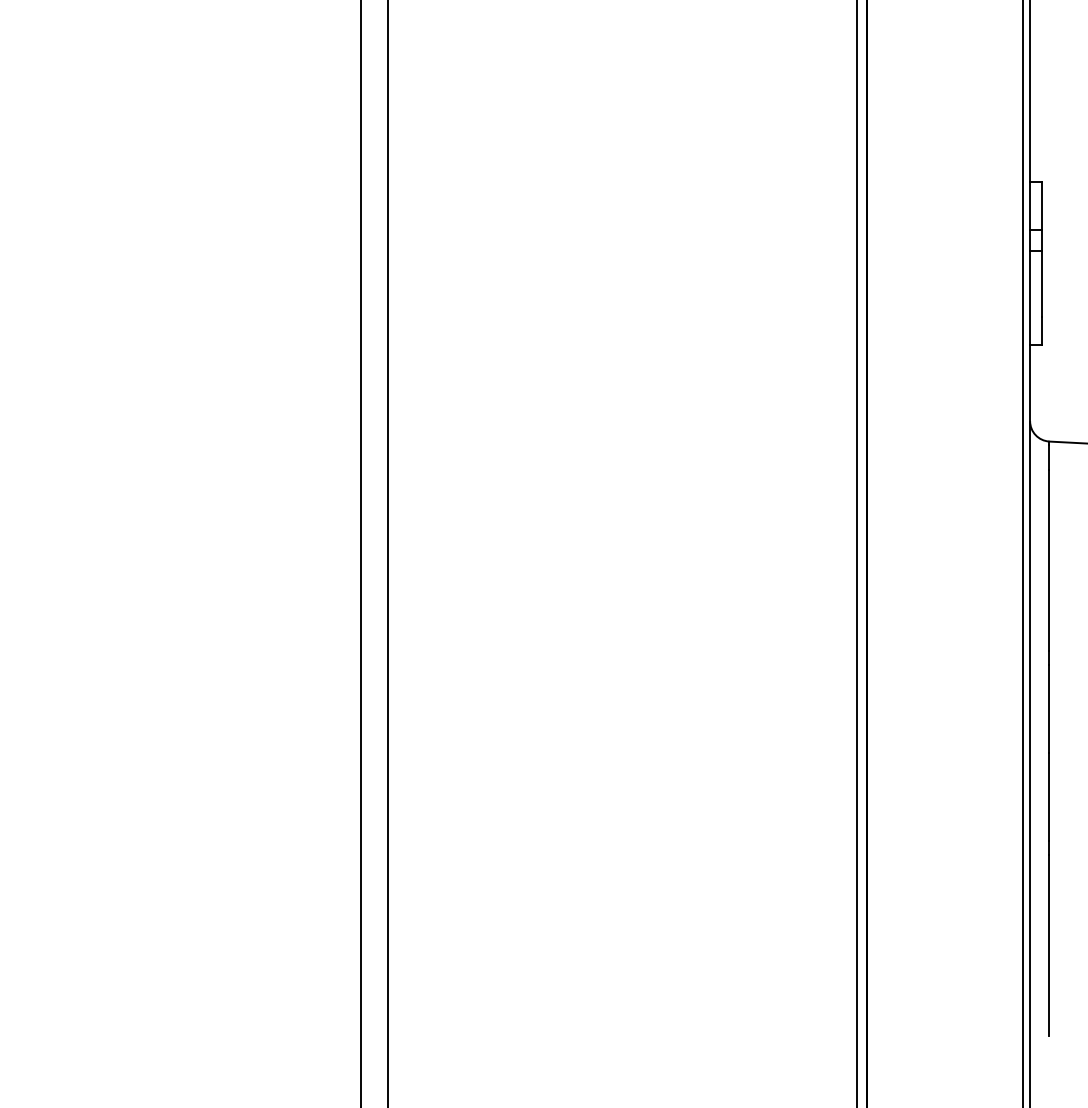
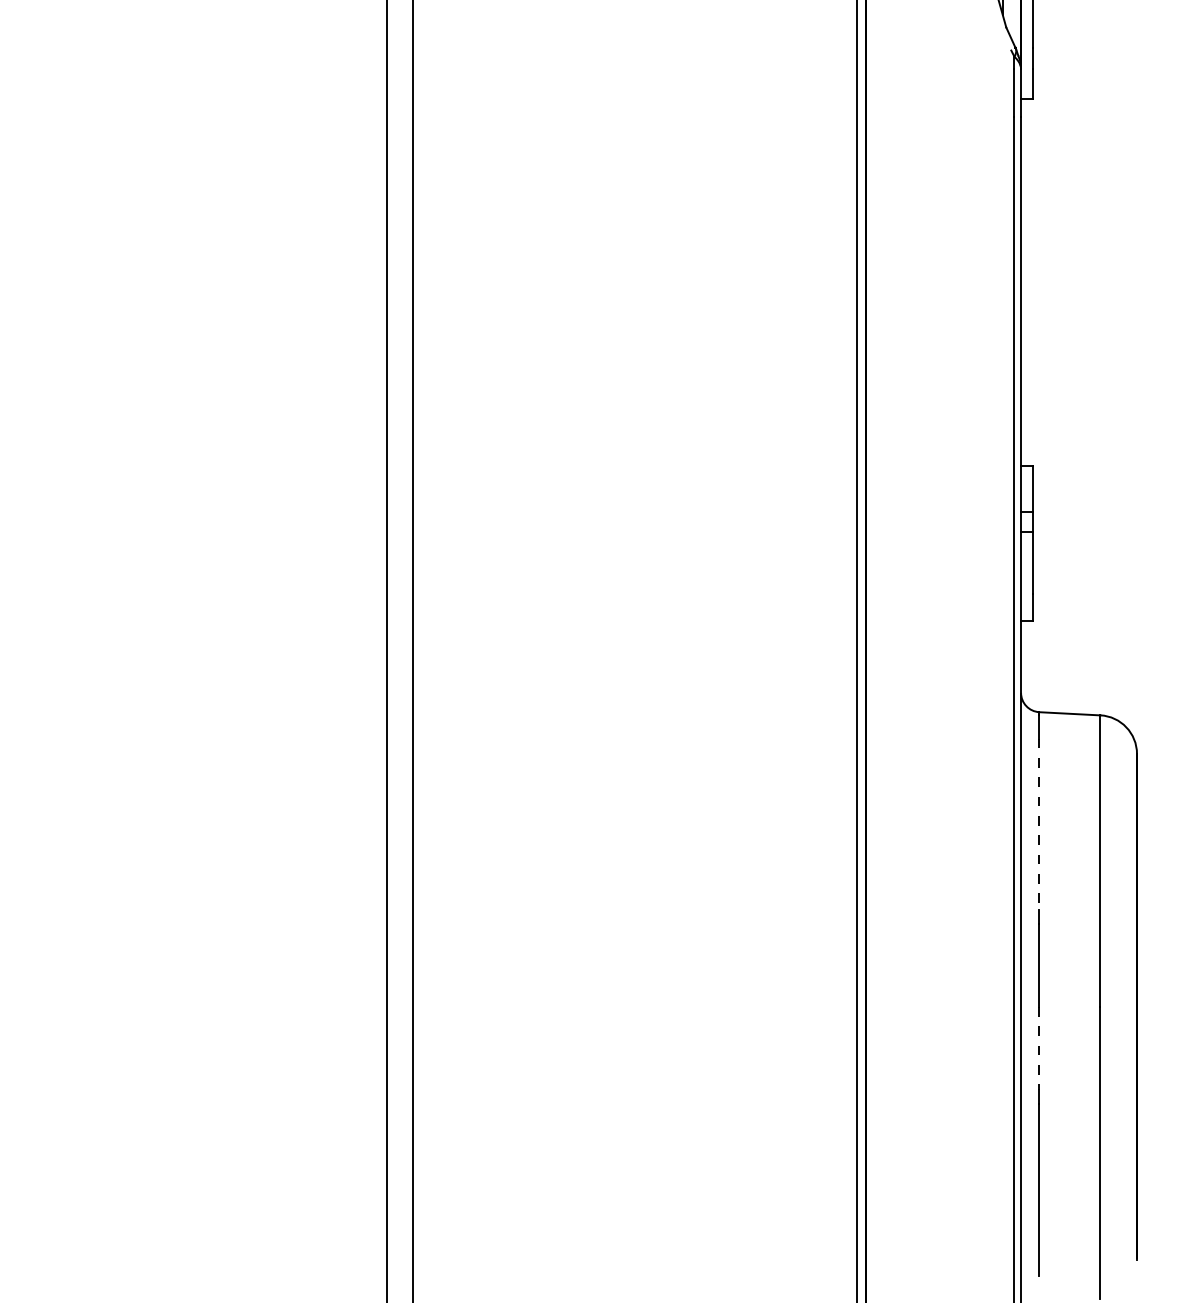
line: (1049, 560) -> (1039, 824), solid -> dashed
line: (1049, 796) -> (1039, 1048), solid -> dashed

